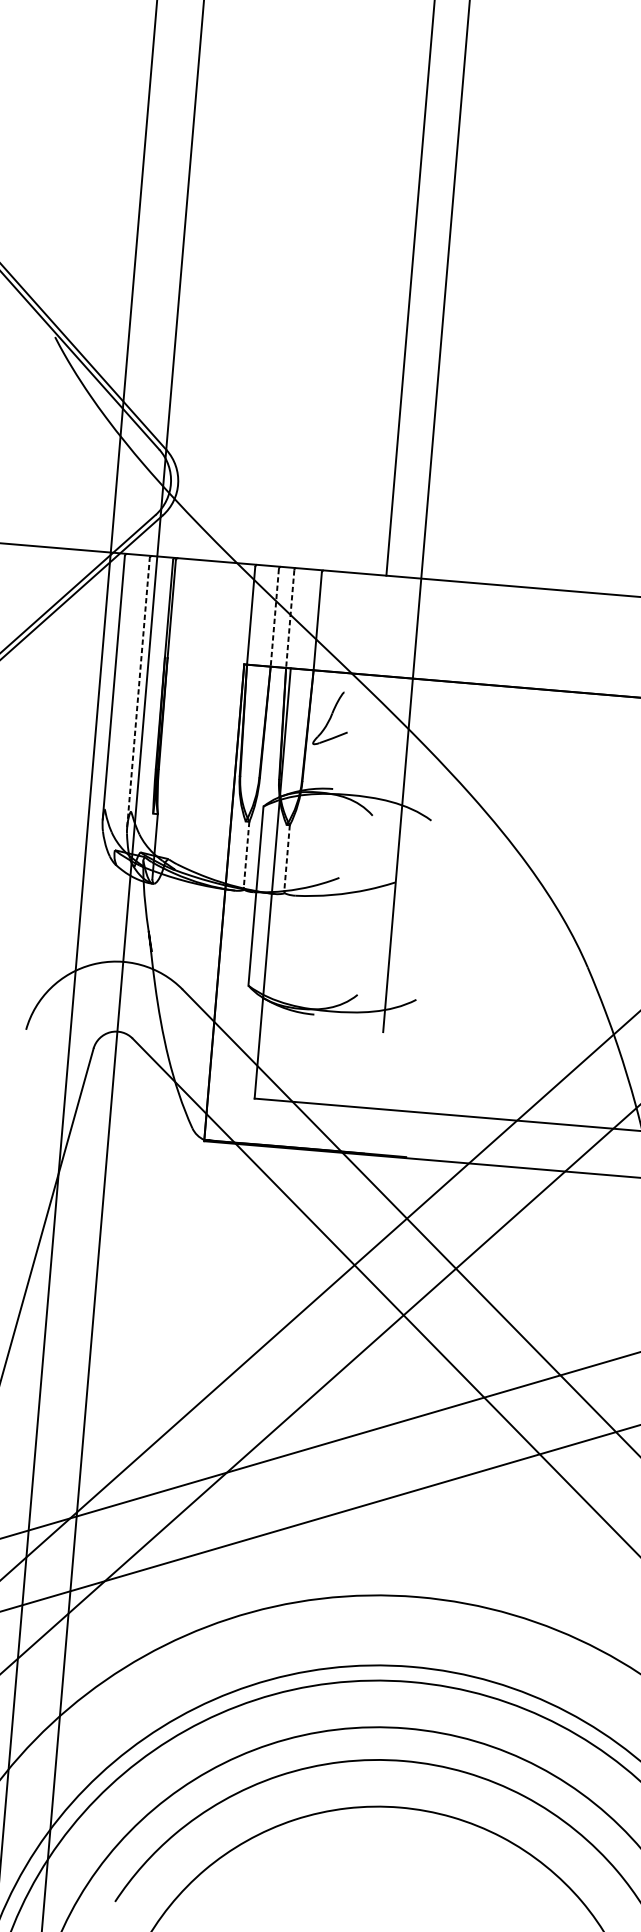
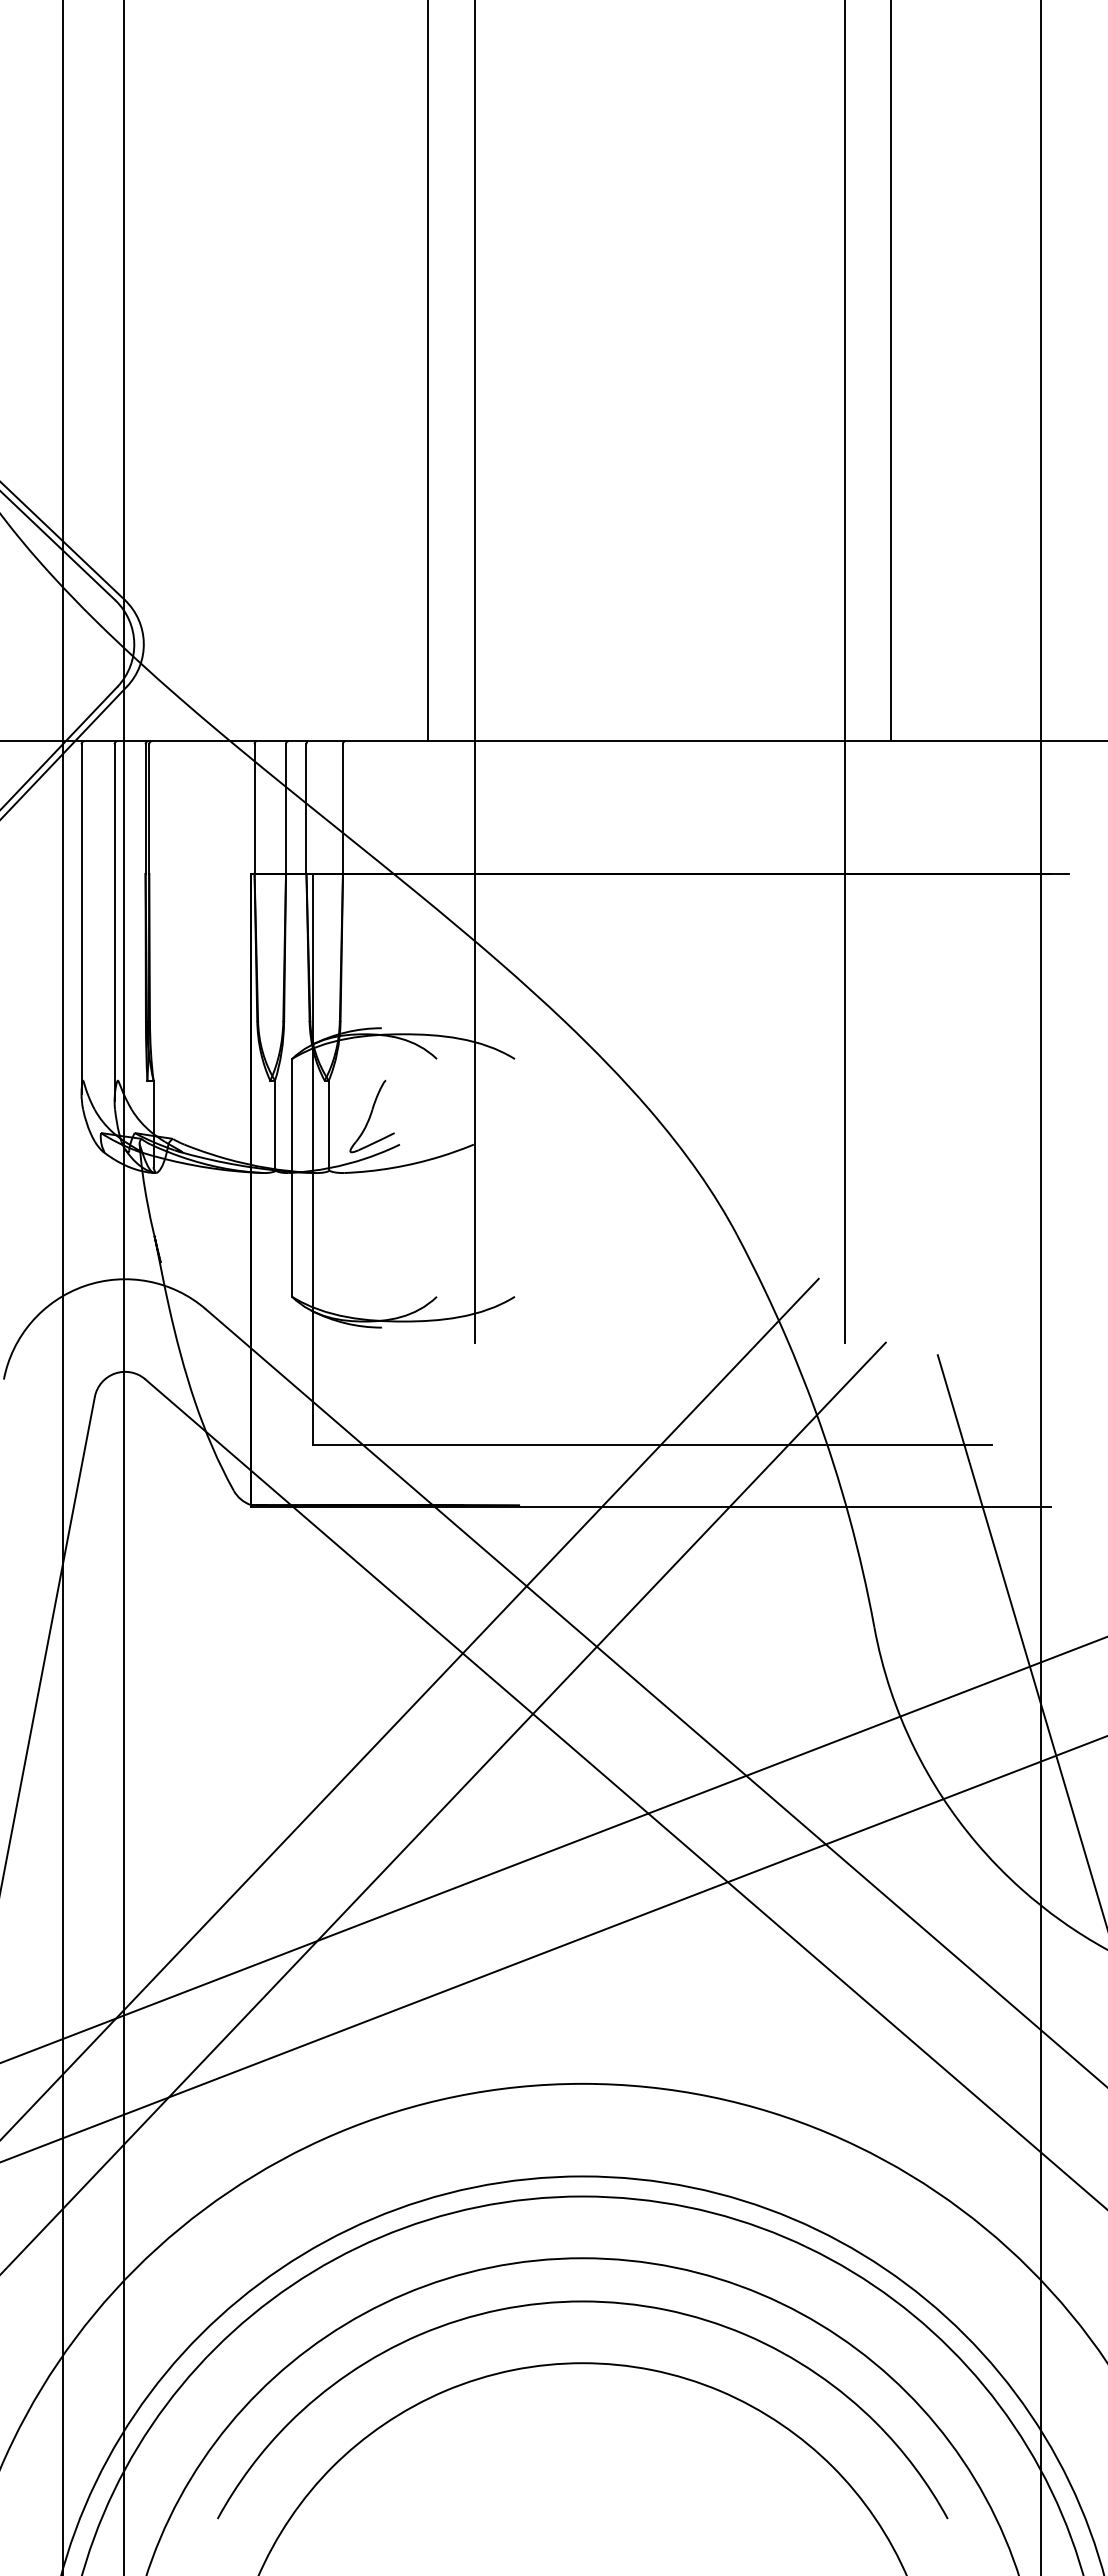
line: (275, 618) -> (286, 809), dashed -> solid
line: (290, 619) -> (306, 809), dashed -> solid
line: (138, 692) -> (114, 922), dashed -> solid
part: (331, 718) -> (371, 1116), moved
line: (246, 854) -> (275, 1124), dashed -> solid
line: (286, 858) -> (328, 1124), dashed -> solid

